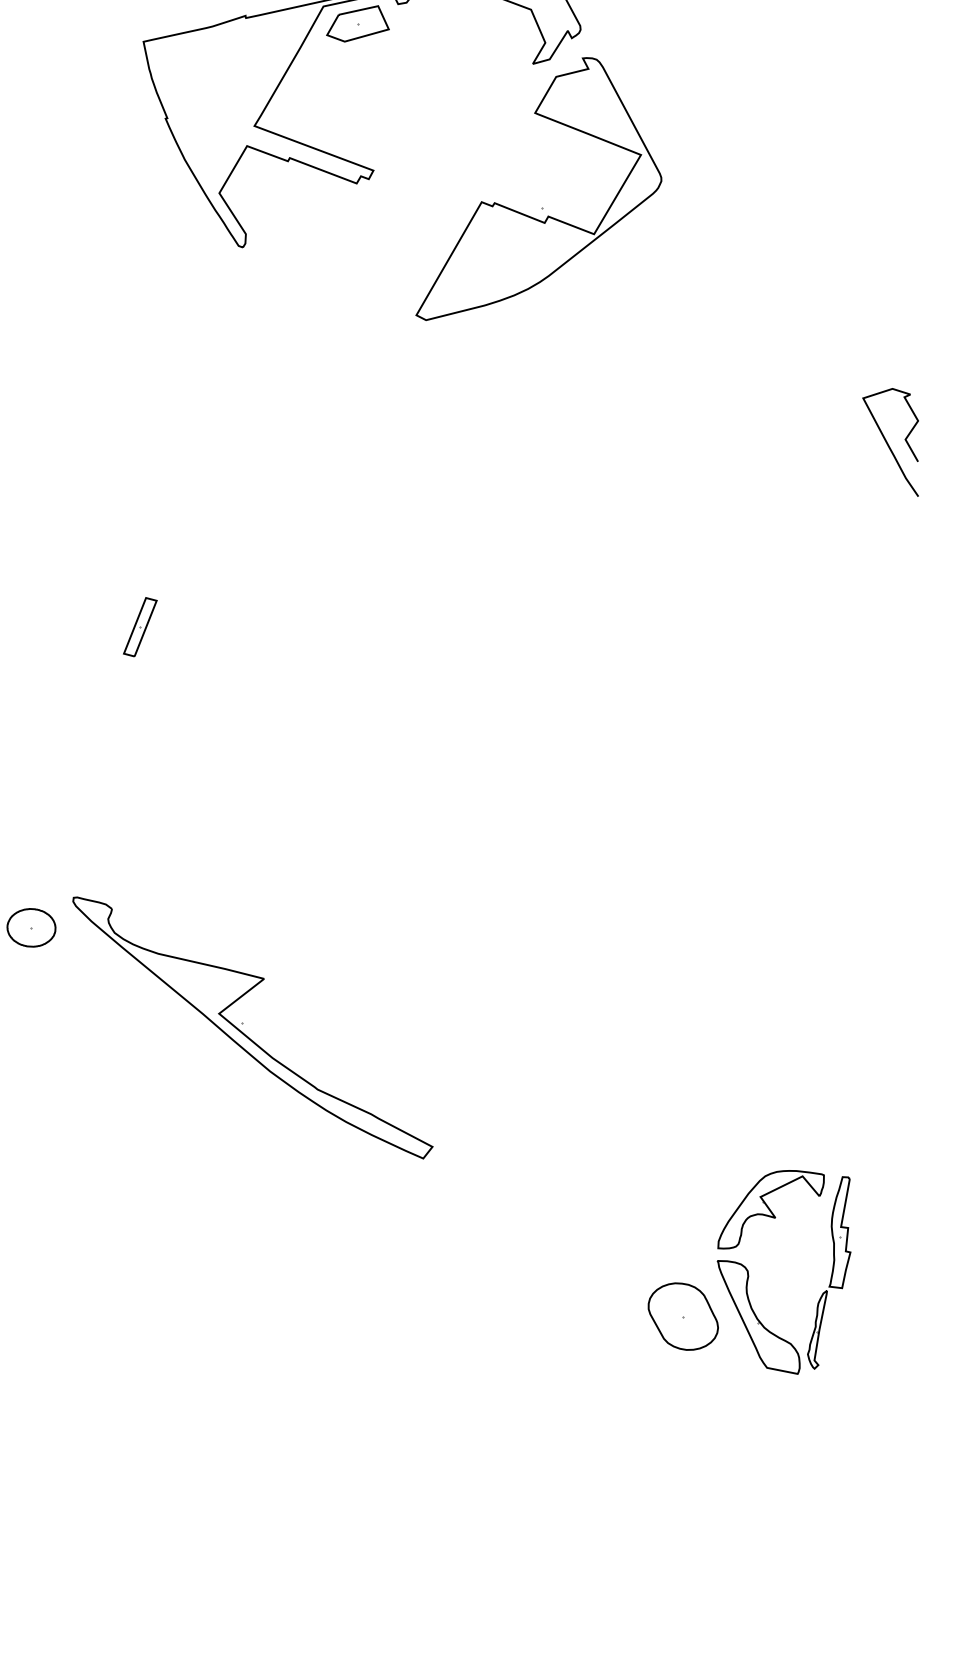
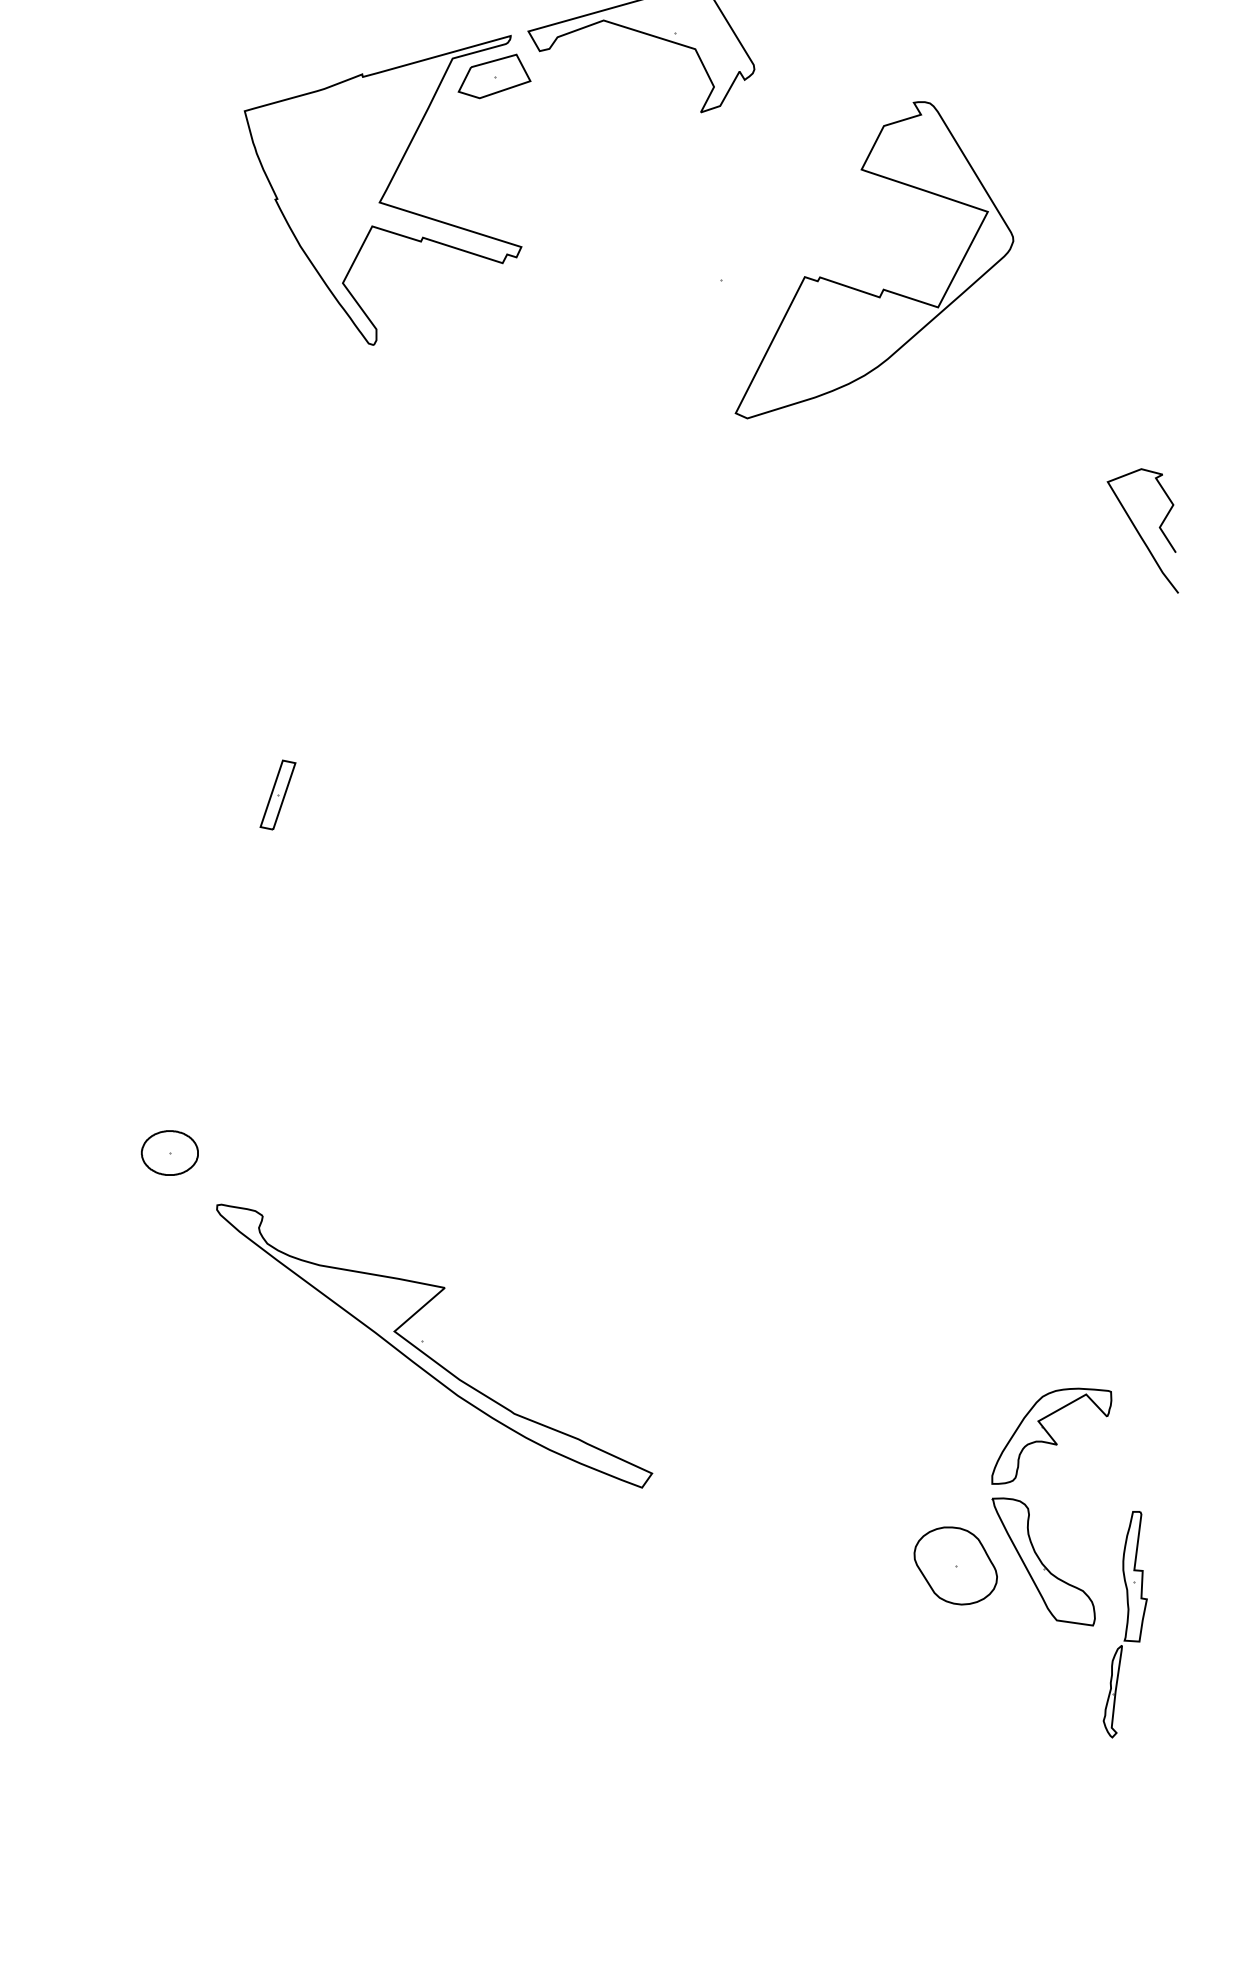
part: (548, 215) -> (883, 288), moved
part: (246, 1034) -> (427, 1354), moved
part: (830, 1272) -> (1124, 1624), moved

